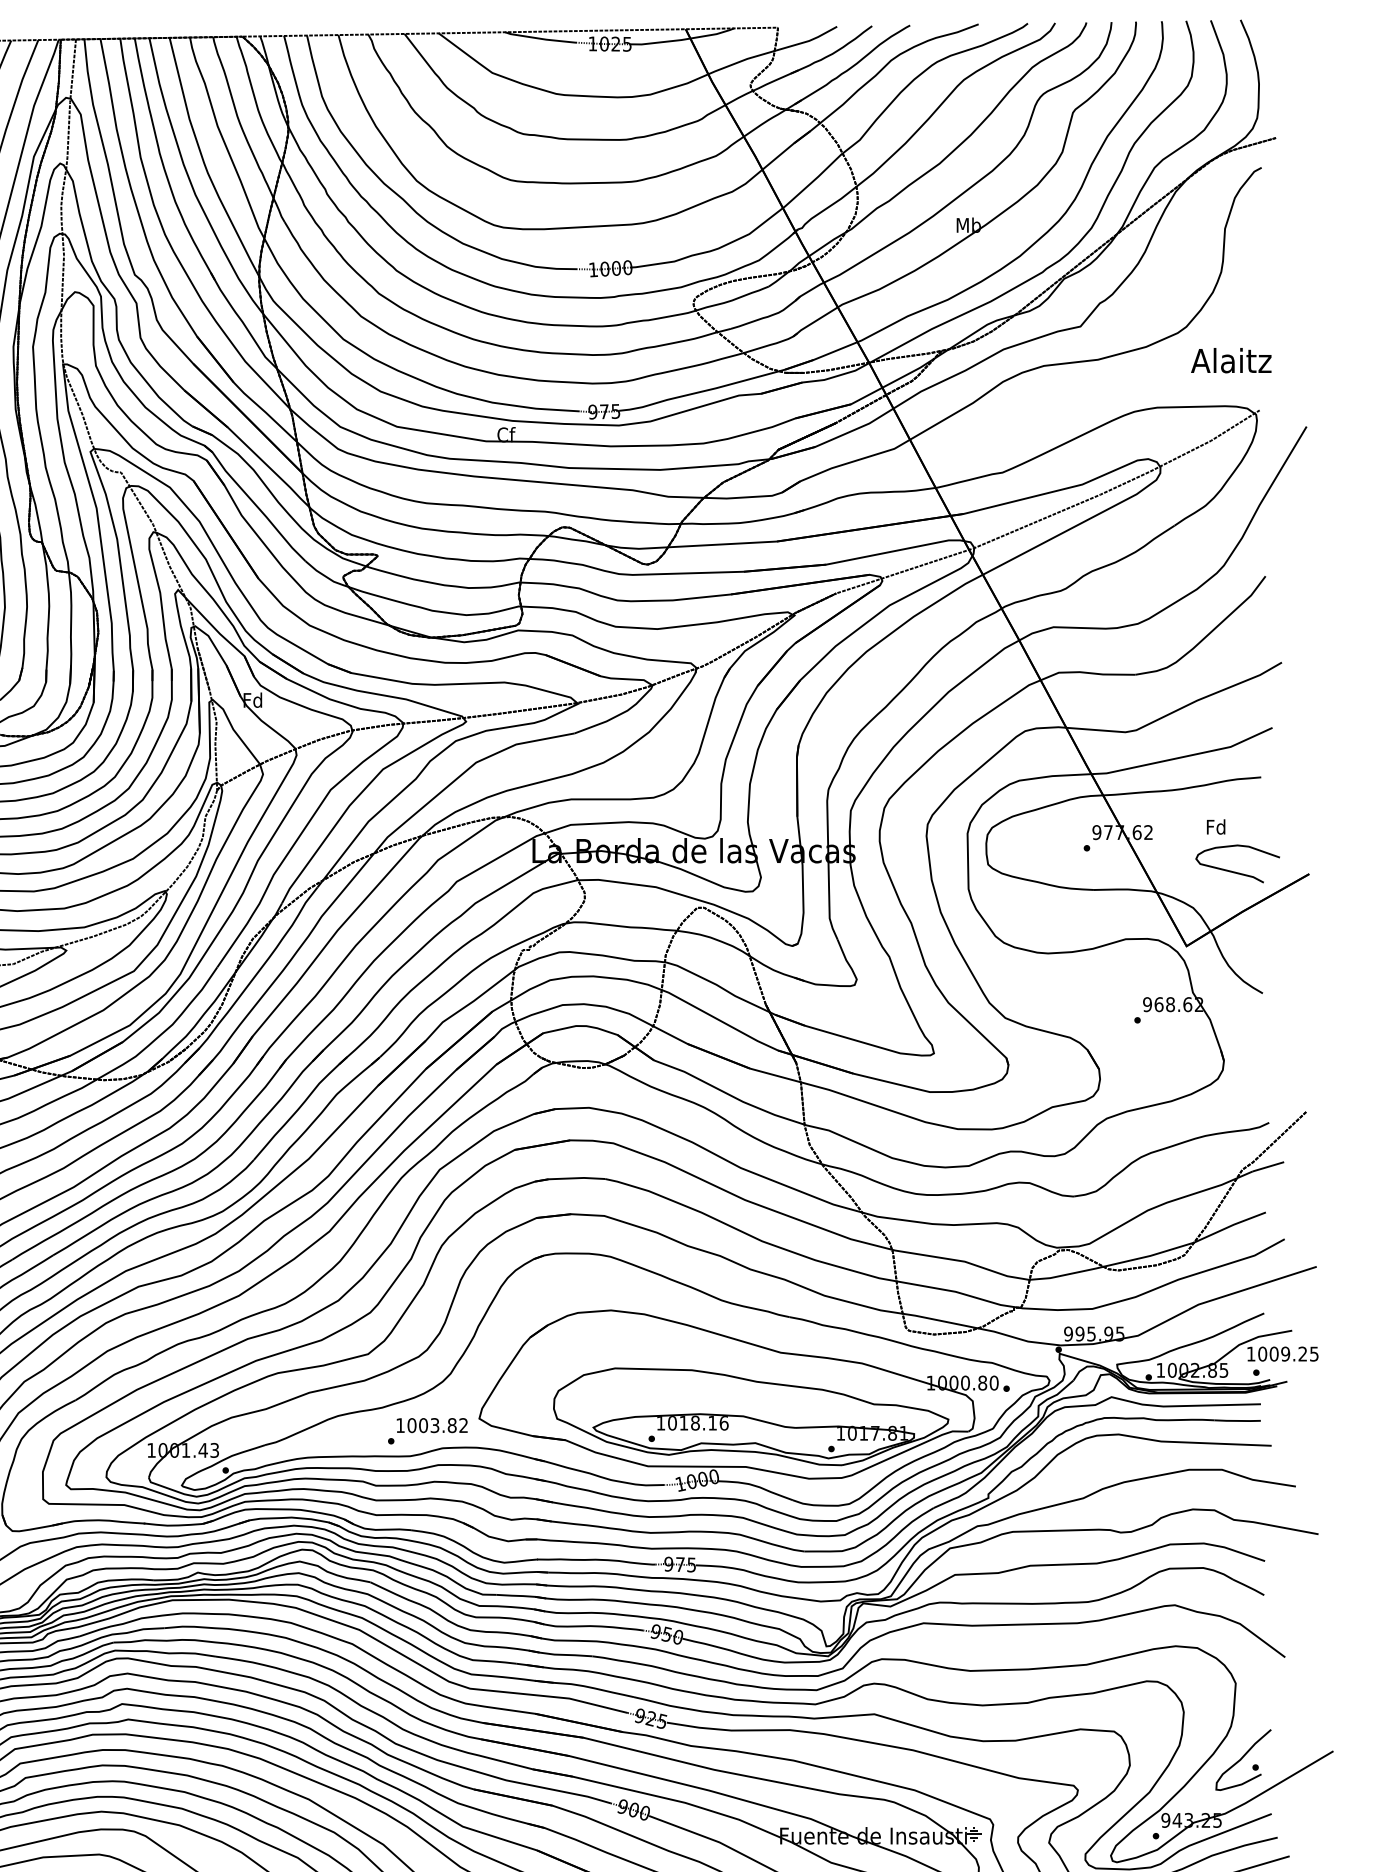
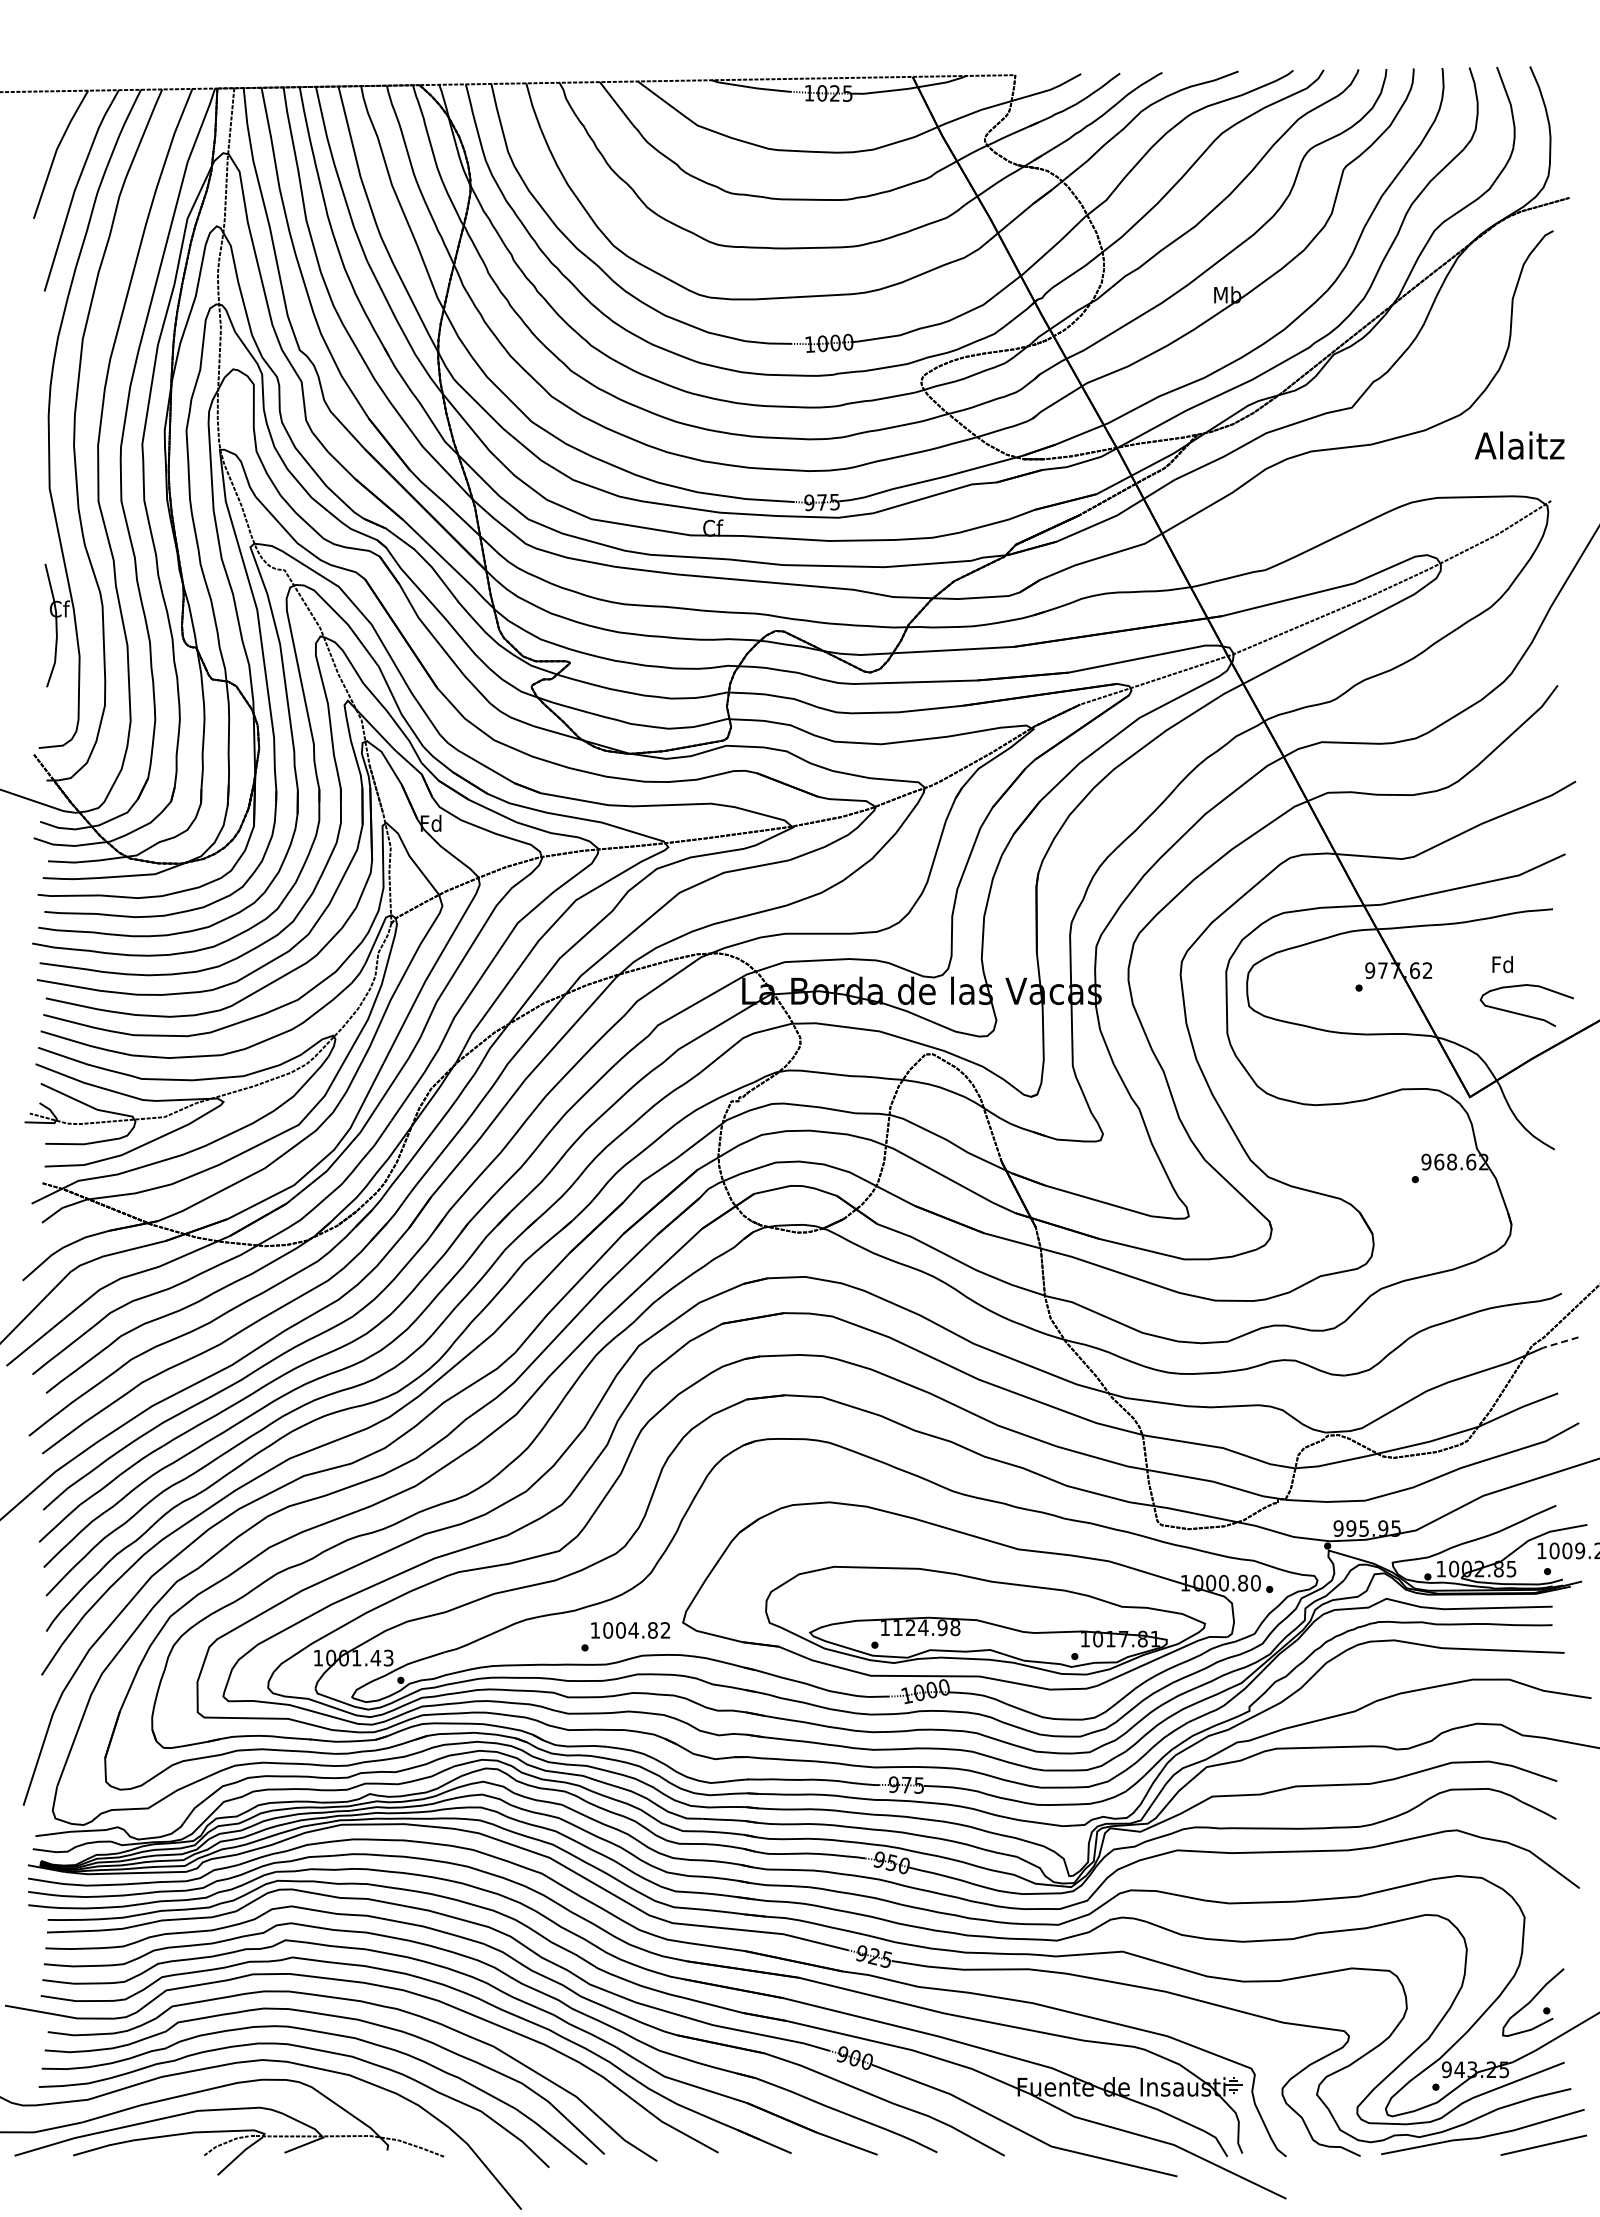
line: (1267, 1166) -> (1560, 1342), solid -> dashed
text: (698, 1422) -> (926, 1627), 1018.16 -> 1124.98
text: (434, 1425) -> (633, 1630), 1003.82 -> 1004.82

